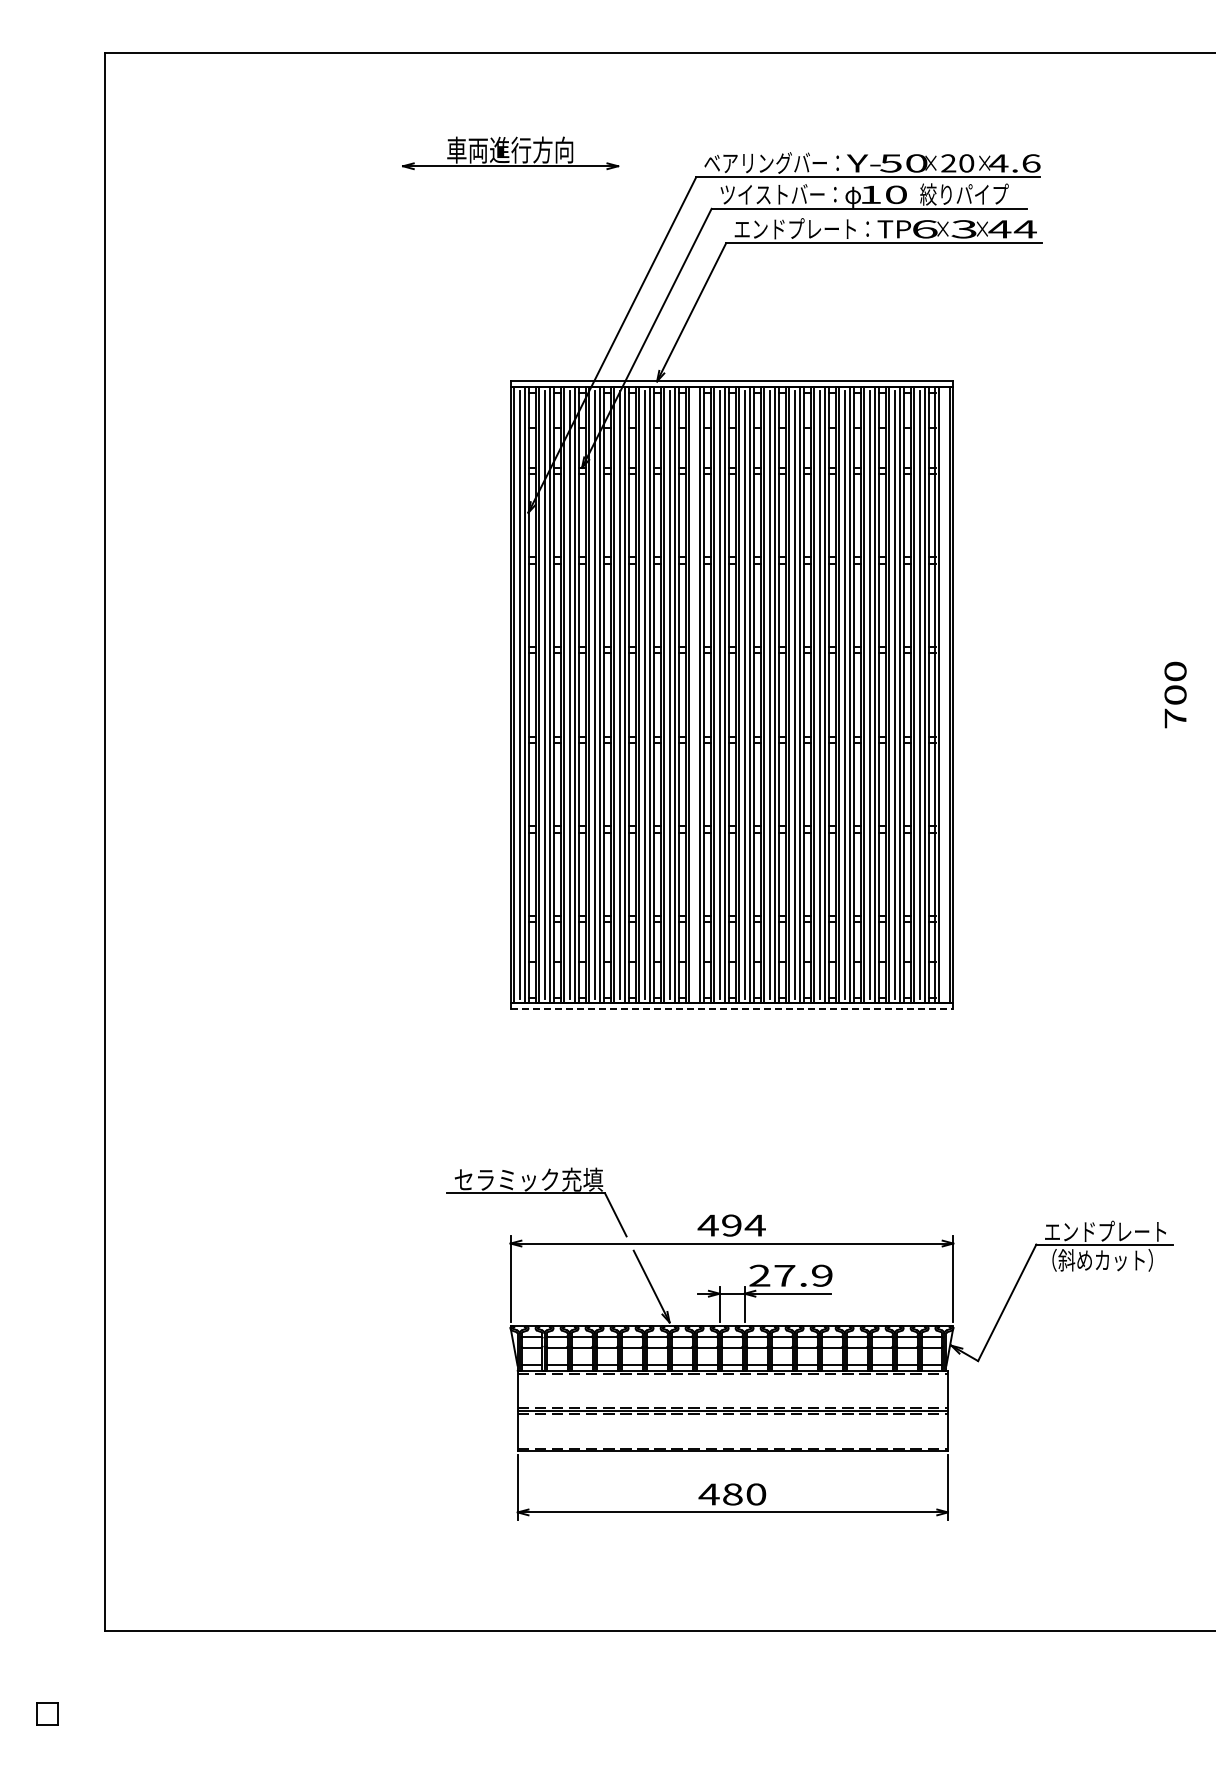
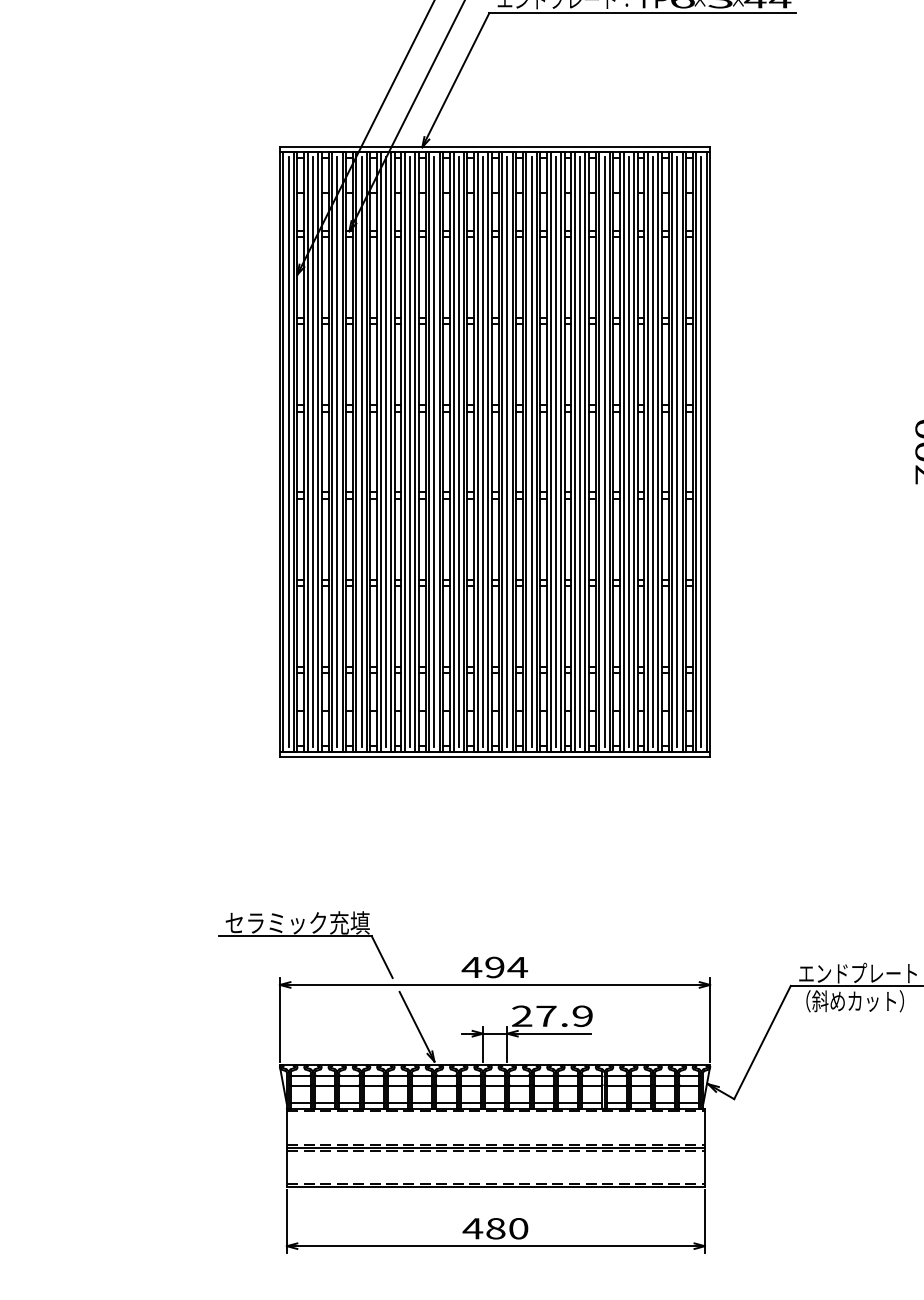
line: (694, 694) -> (458, 451), added
line: (944, 694) -> (701, 451), added
line: (732, 1008) -> (495, 756), dashed -> solid

